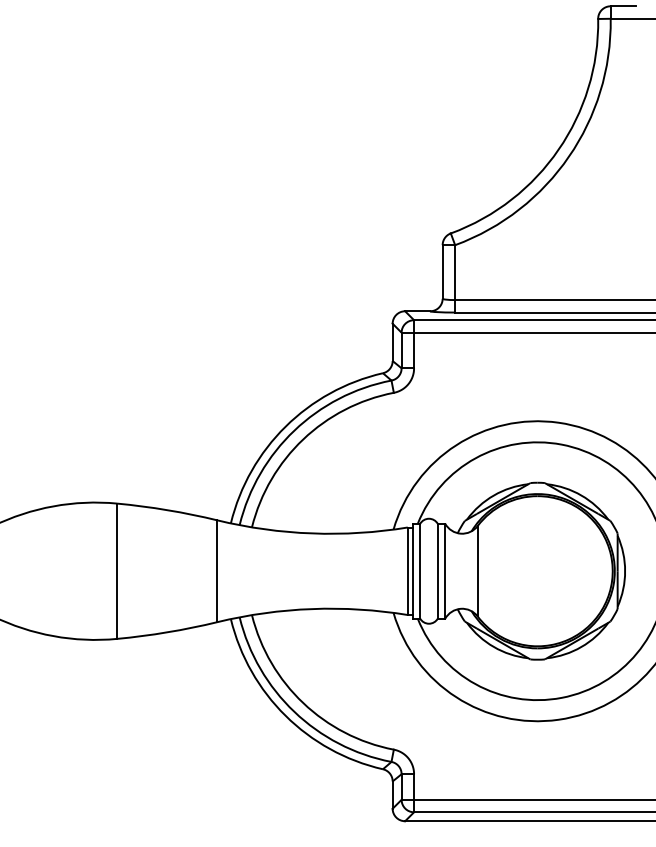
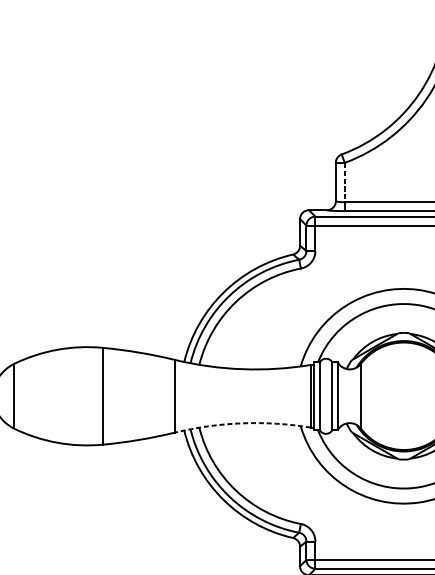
line: (455, 273) -> (345, 183), solid -> dashed
arc: (312, 609) -> (242, 423), solid -> dashed

